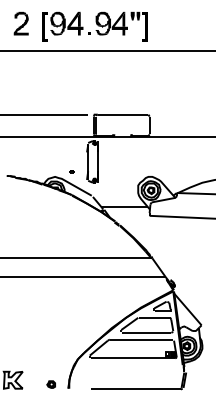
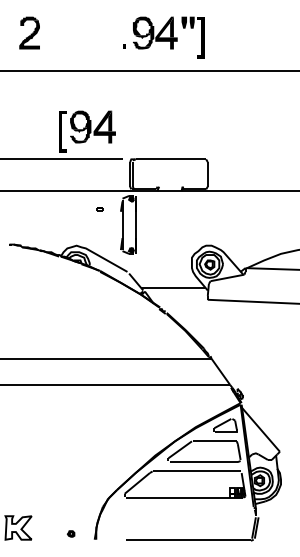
part: (62, 26) -> (87, 131), moved
part: (71, 172) -> (99, 209), moved
part: (50, 384) -> (70, 533), size x0.6

